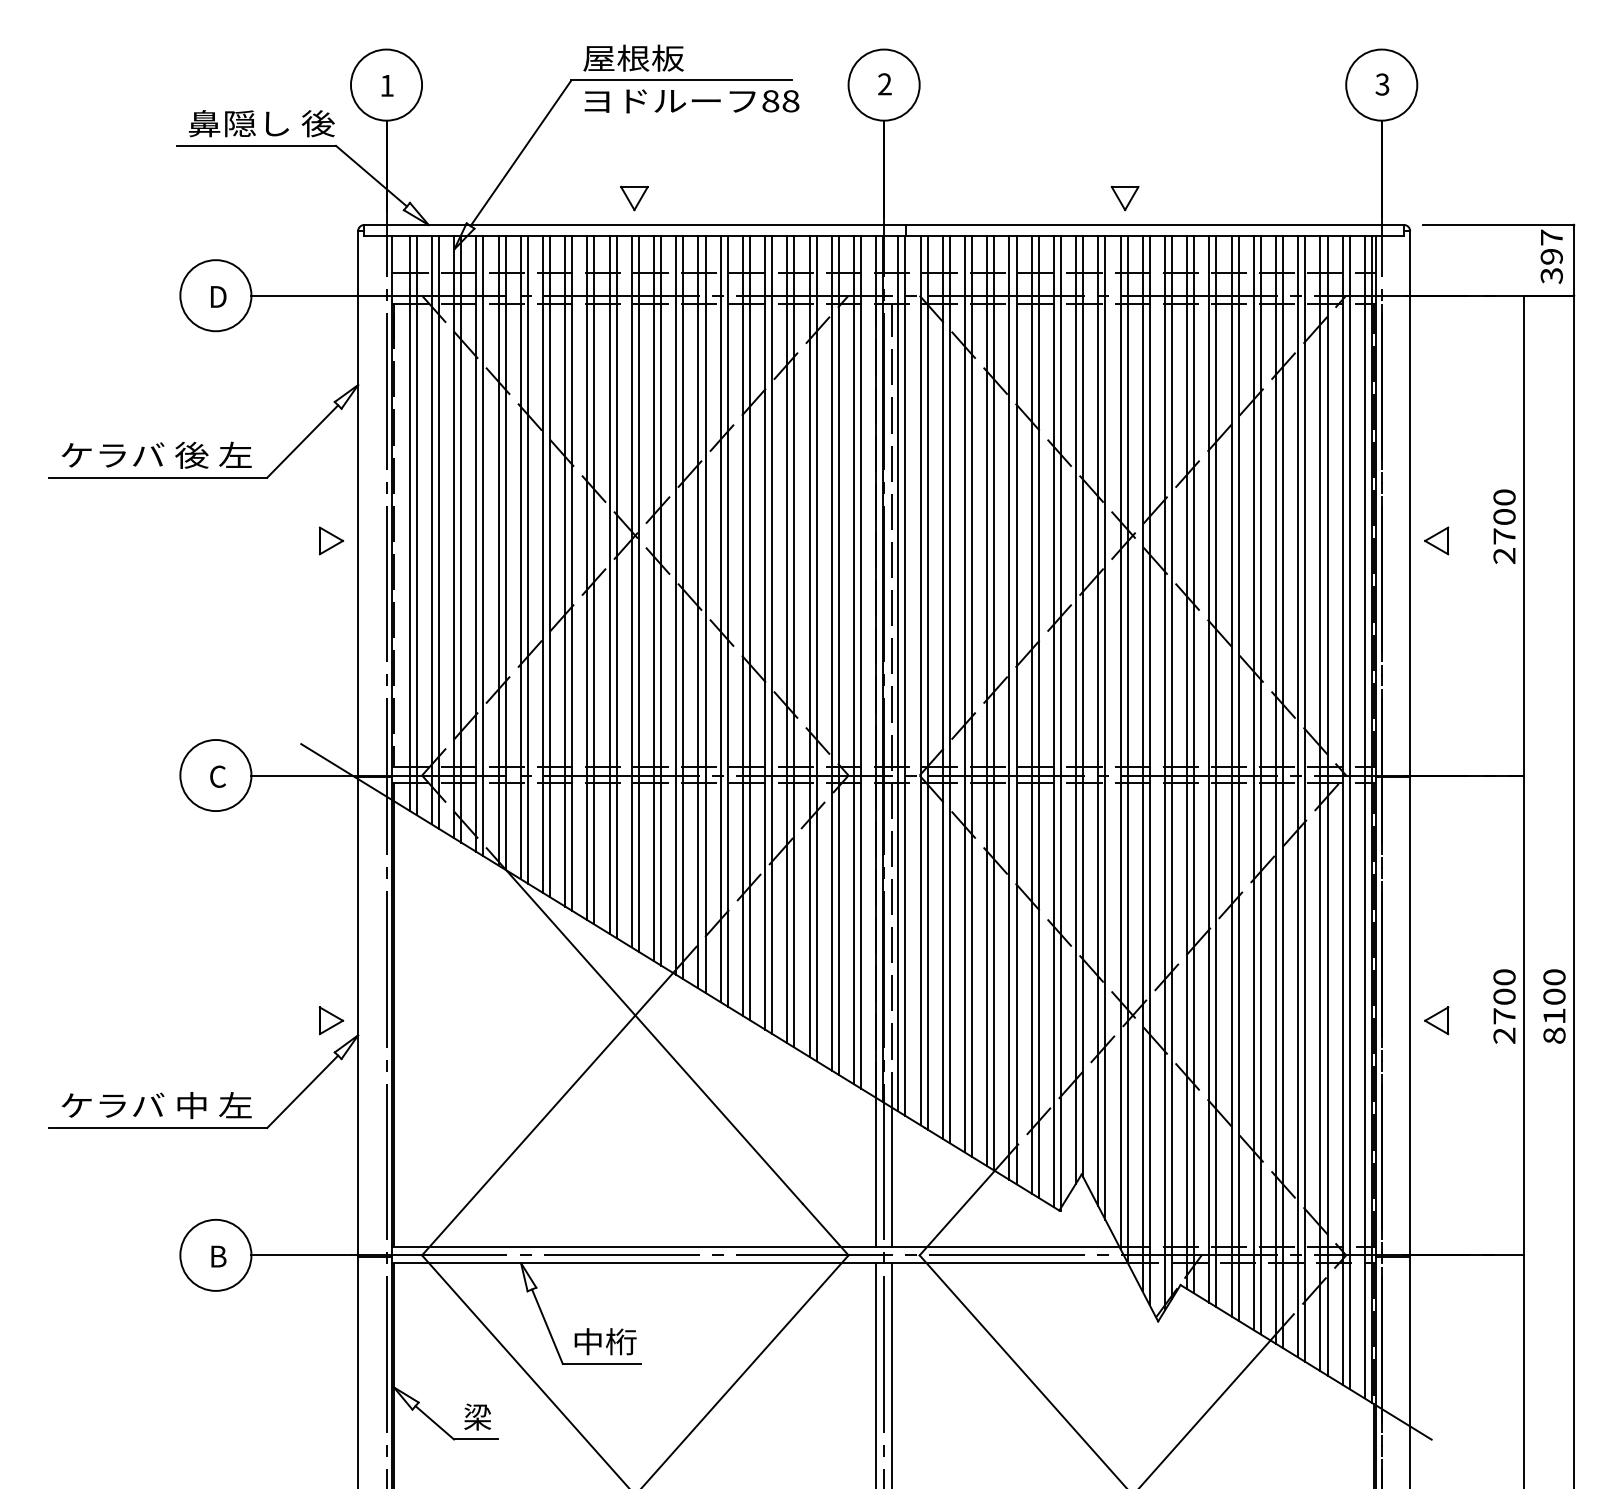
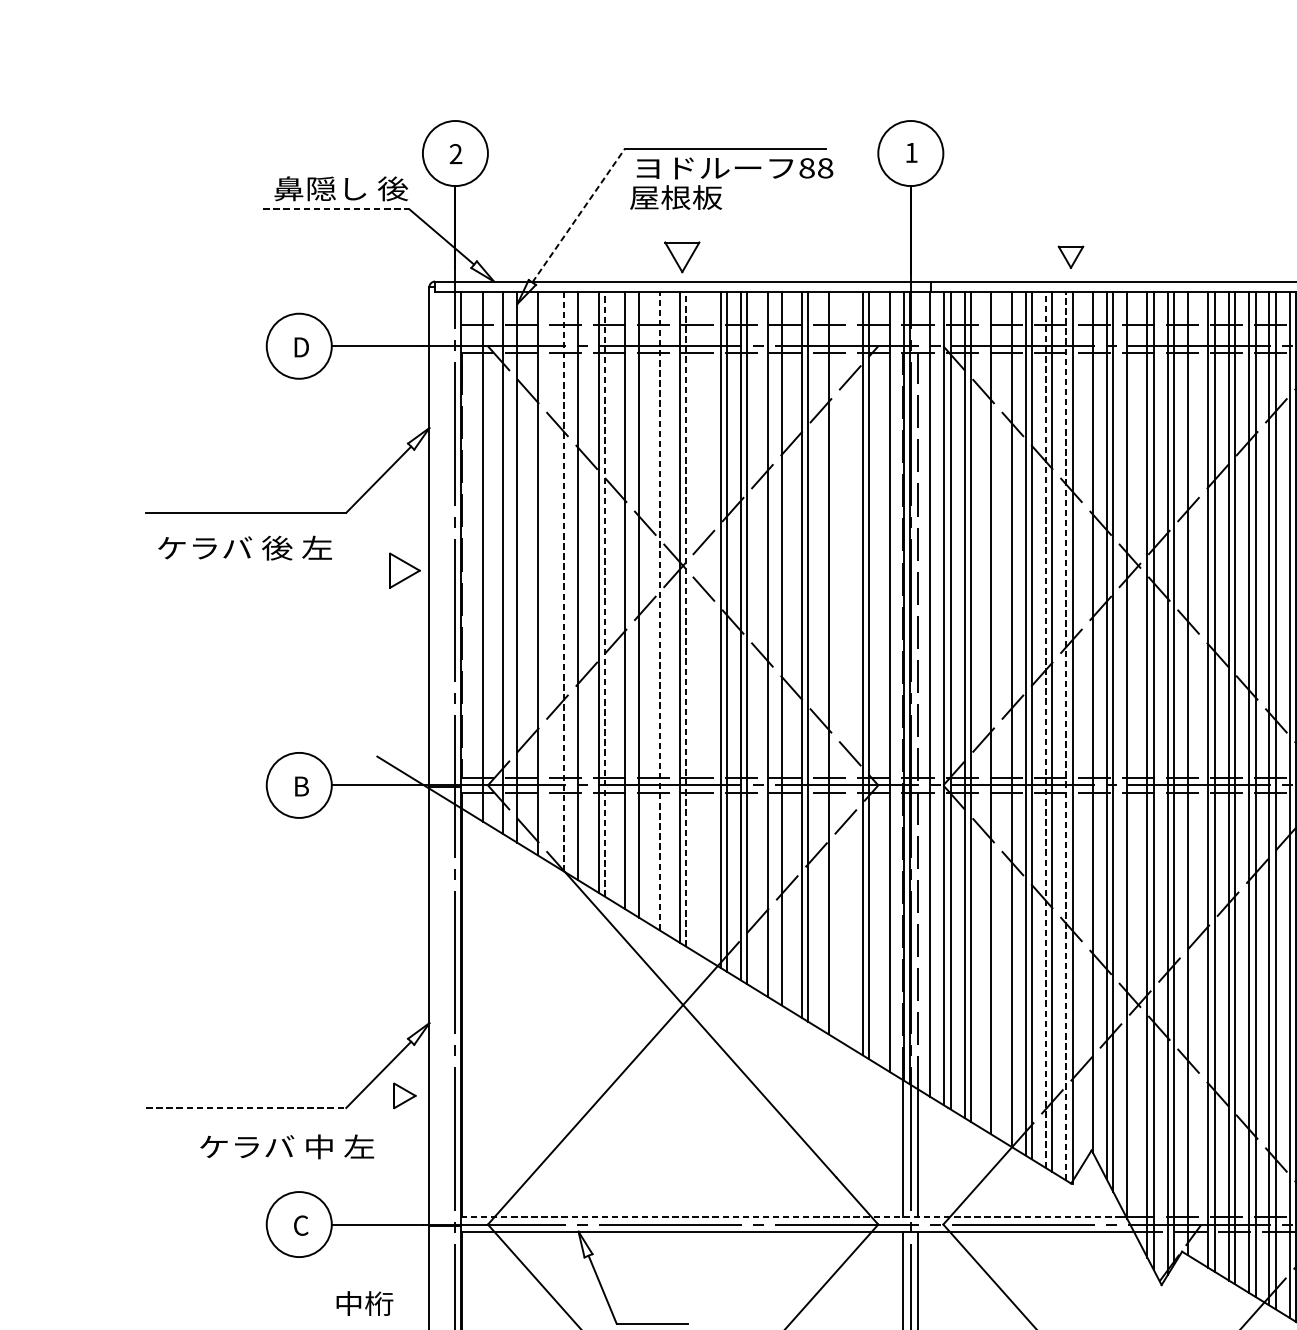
text: (633, 57) -> (675, 196), moved
text: (884, 84) -> (911, 152), 2 -> 1
text: (386, 85) -> (455, 153), 1 -> 2
line: (256, 145) -> (336, 208), solid -> dashed
line: (520, 153) -> (578, 216), solid -> dashed
part: (634, 198) -> (682, 257), size x1.4
part: (1124, 198) -> (1070, 257), moved
text: (156, 454) -> (244, 547), moved
line: (409, 523) -> (476, 554), removed
line: (431, 530) -> (496, 561), removed
line: (461, 539) -> (524, 569), removed
part: (331, 540) -> (405, 570), size x1.4
line: (483, 546) -> (544, 575), removed
line: (498, 550) -> (557, 579), removed
line: (505, 553) -> (564, 582), solid -> dashed
line: (527, 559) -> (584, 587), removed
line: (550, 566) -> (605, 594), solid -> dashed
line: (565, 571) -> (619, 598), removed
line: (594, 580) -> (645, 606), removed
line: (609, 585) -> (659, 611), solid -> dashed
line: (616, 587) -> (665, 613), removed
line: (638, 594) -> (686, 619), solid -> dashed
line: (654, 598) -> (700, 623), removed
line: (661, 600) -> (707, 625), removed
line: (720, 619) -> (761, 642), removed
line: (749, 628) -> (787, 650), removed
line: (787, 639) -> (822, 660), removed
line: (809, 646) -> (842, 667), removed
line: (816, 648) -> (848, 669), removed
line: (853, 660) -> (882, 680), removed
line: (898, 673) -> (923, 692), removed
line: (965, 694) -> (985, 711), removed
line: (987, 701) -> (1005, 717), removed
line: (1076, 709) -> (1086, 724), removed
line: (1031, 714) -> (1045, 729), solid -> dashed
line: (1053, 721) -> (1065, 735), solid -> dashed
line: (1127, 749) -> (1133, 761), removed
line: (1194, 764) -> (1194, 775), removed
text: (218, 776) -> (301, 786), C -> B
part: (331, 1020) -> (405, 1095), moved
text: (156, 1105) -> (286, 1146), moved
line: (158, 1127) -> (246, 1107), solid -> dashed
line: (754, 1246) -> (792, 1216), solid -> dashed
text: (218, 1256) -> (301, 1225), B -> C
text: (605, 1341) -> (364, 1303), moved

